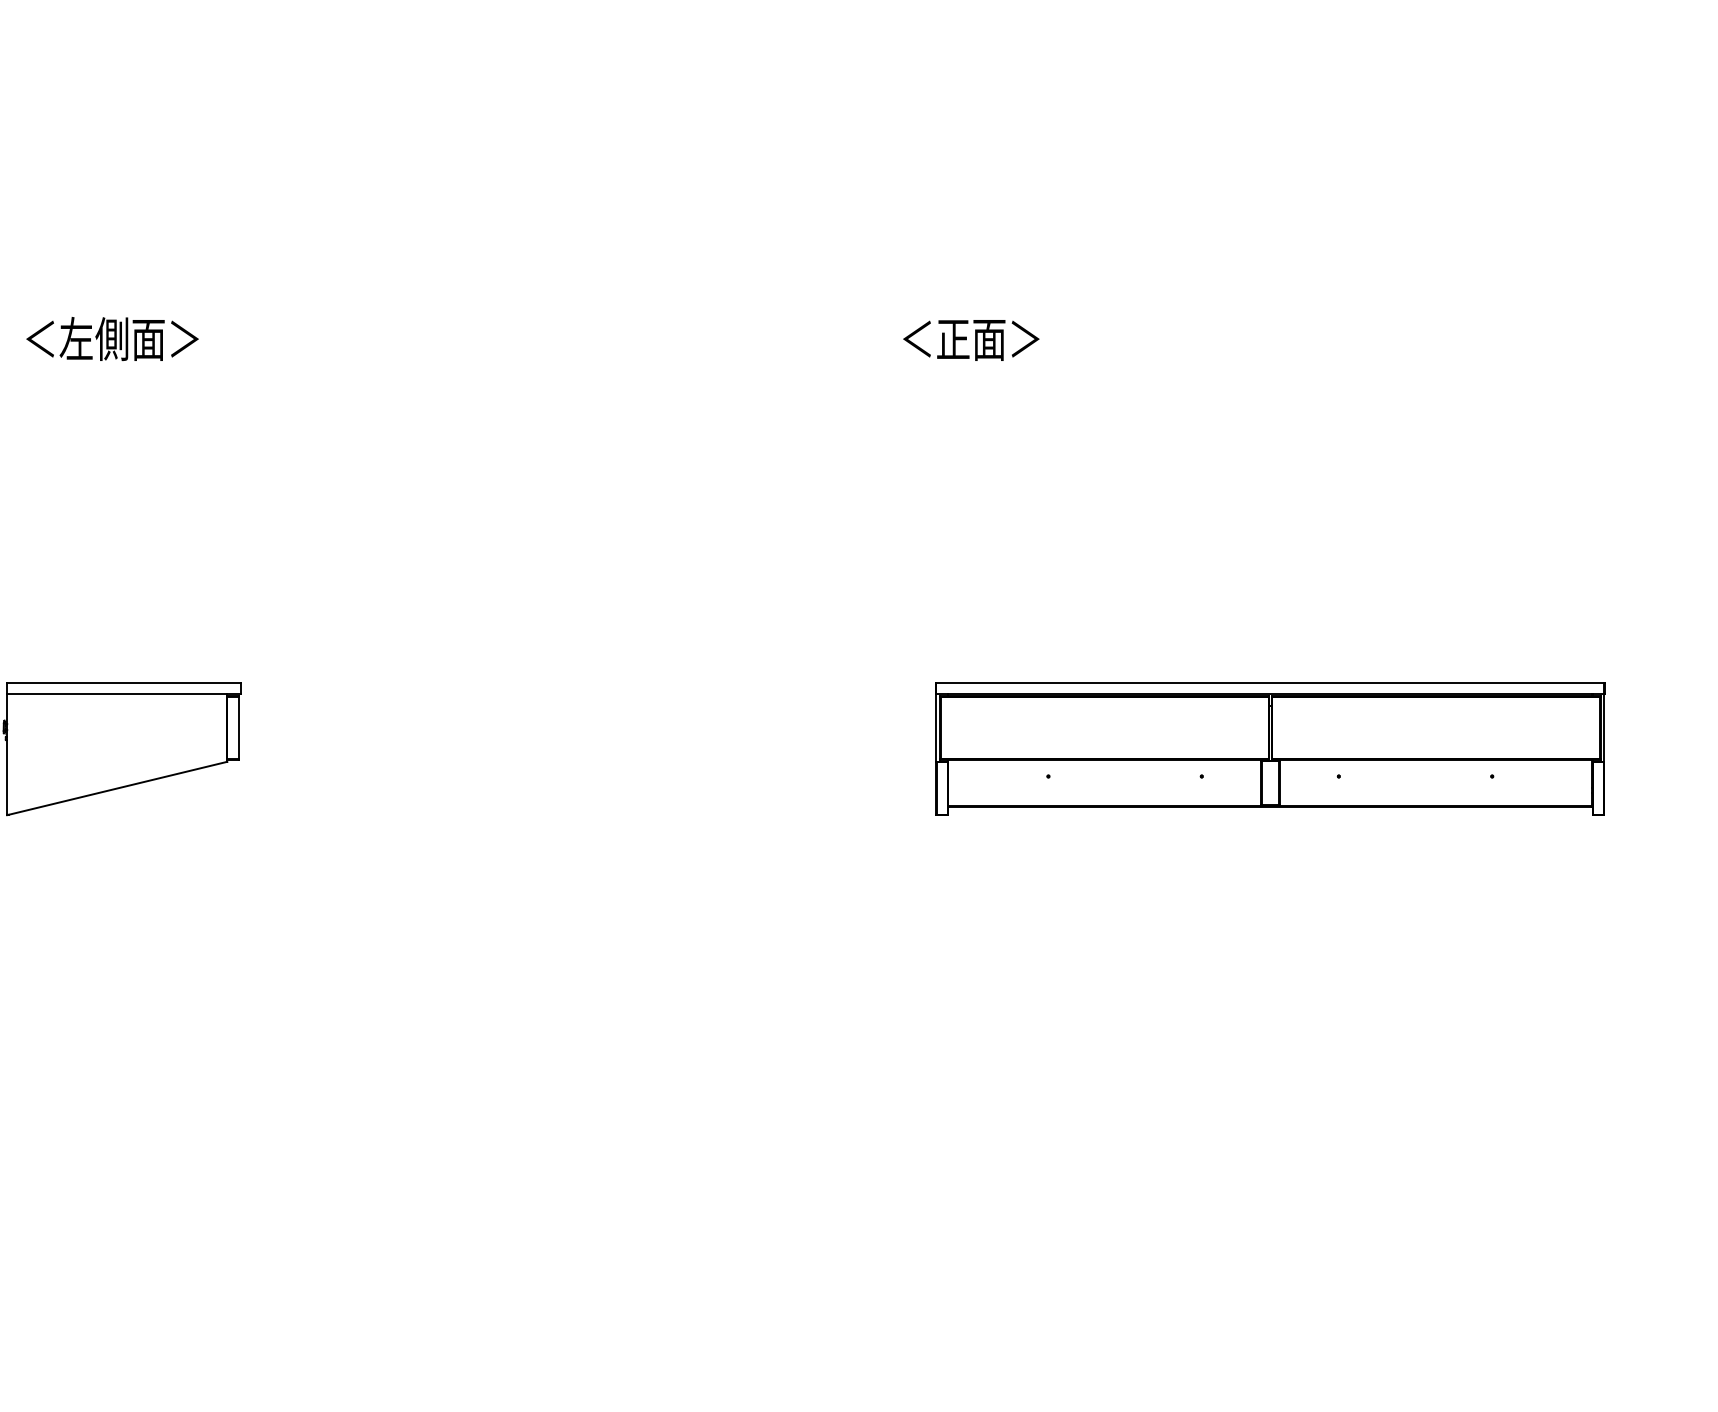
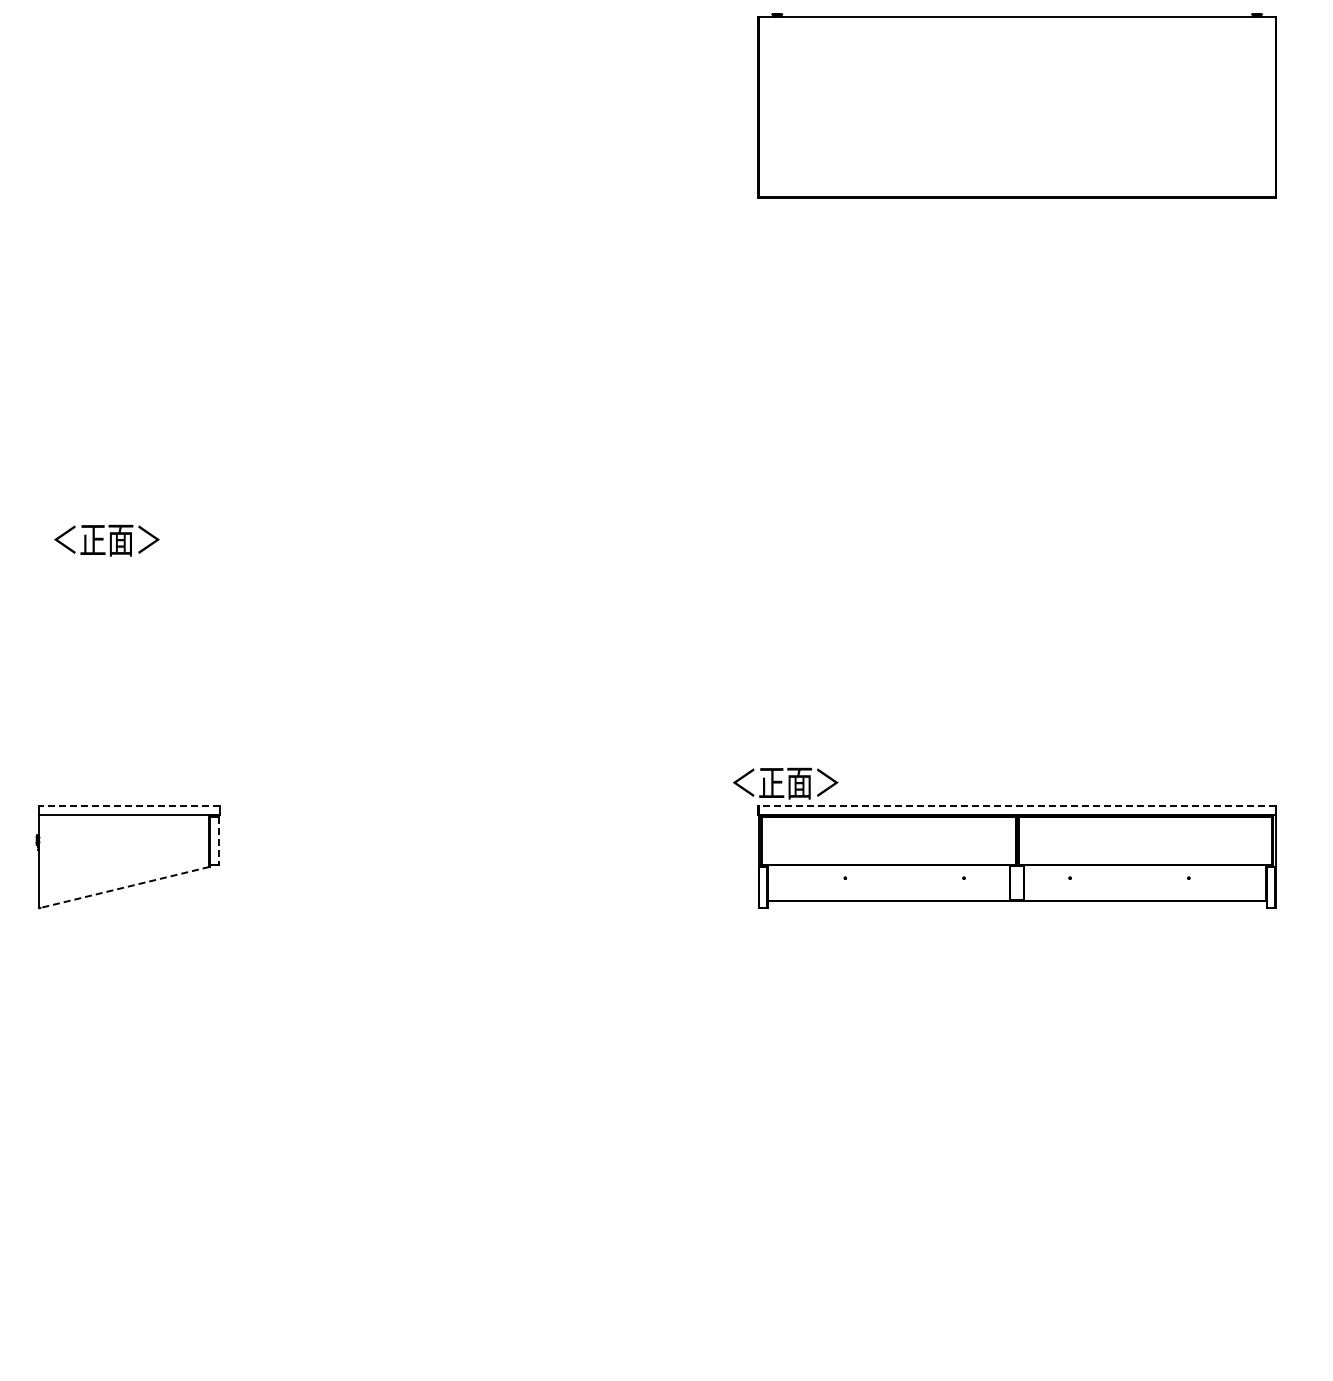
text: (128, 338) -> (133, 539), ＜左側面＞ -> ＜正面＞
text: (971, 340) -> (785, 783), moved
line: (123, 683) -> (129, 806), solid -> dashed
line: (1270, 683) -> (1017, 806), solid -> dashed
line: (239, 729) -> (219, 841), solid -> dashed
line: (117, 788) -> (124, 887), solid -> dashed

